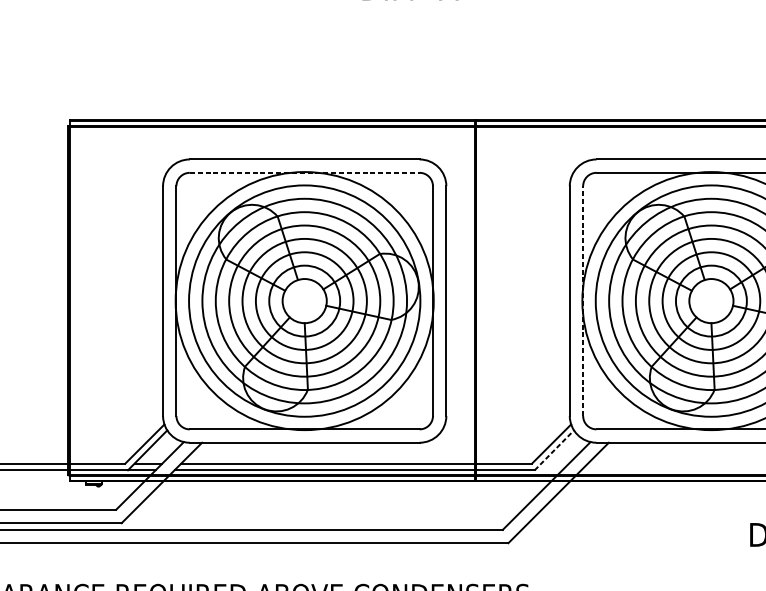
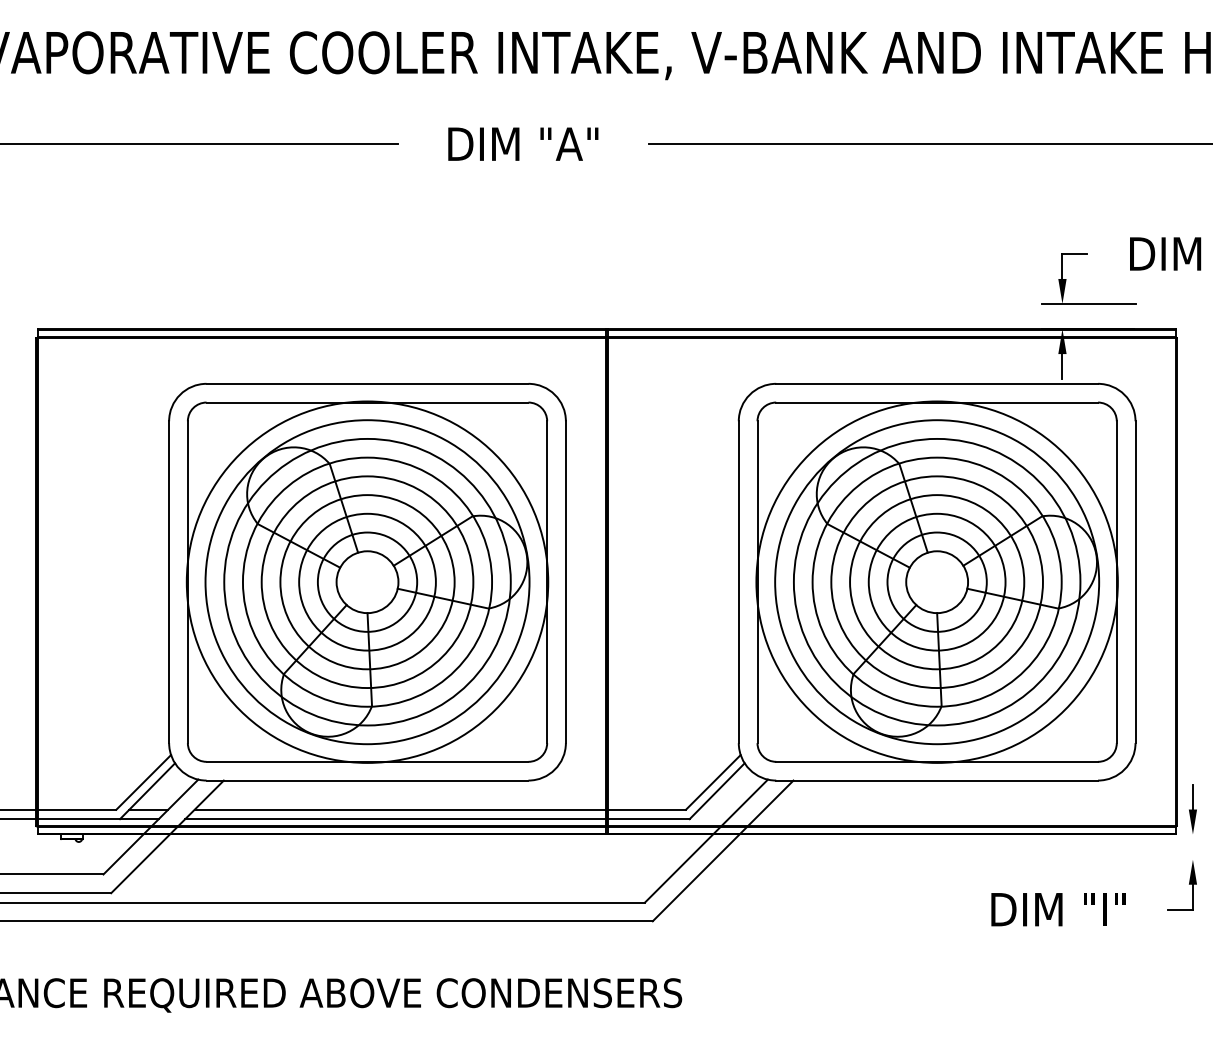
line: (304, 172) -> (367, 402), dashed -> solid
line: (583, 301) -> (757, 582), dashed -> solid
line: (554, 449) -> (717, 790), dashed -> solid

